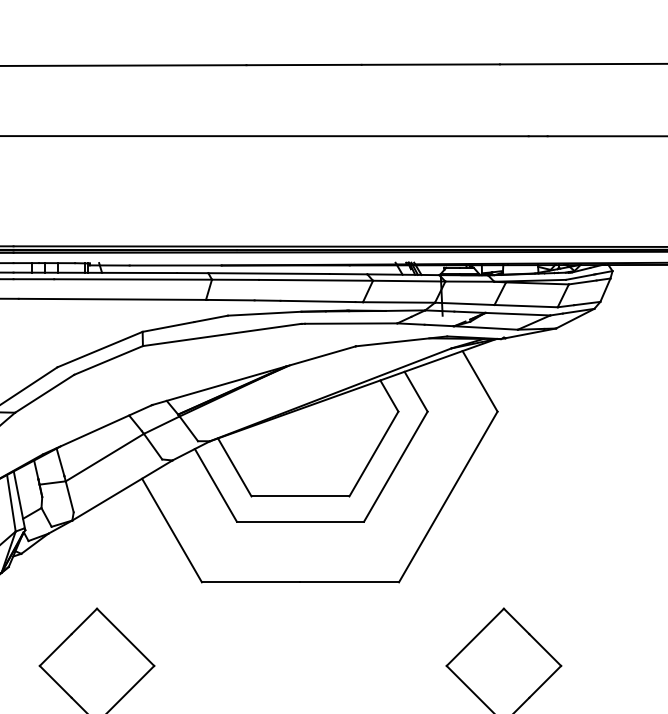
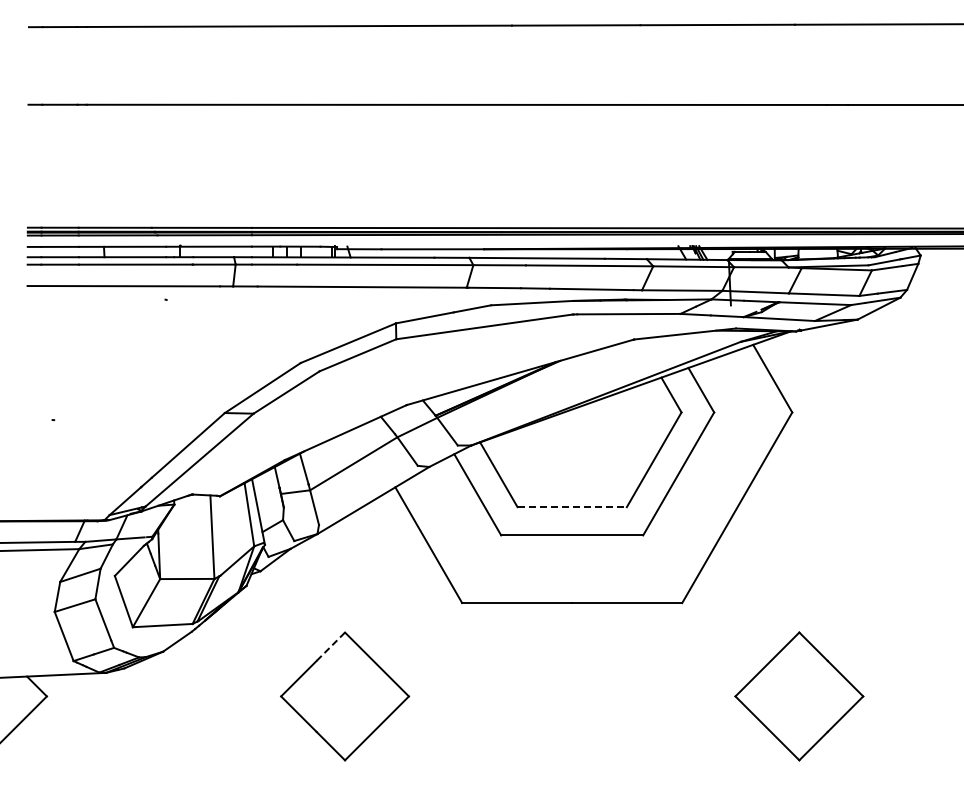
line: (300, 496) -> (572, 507), solid -> dashed
line: (84, 622) -> (330, 647), solid -> dashed

